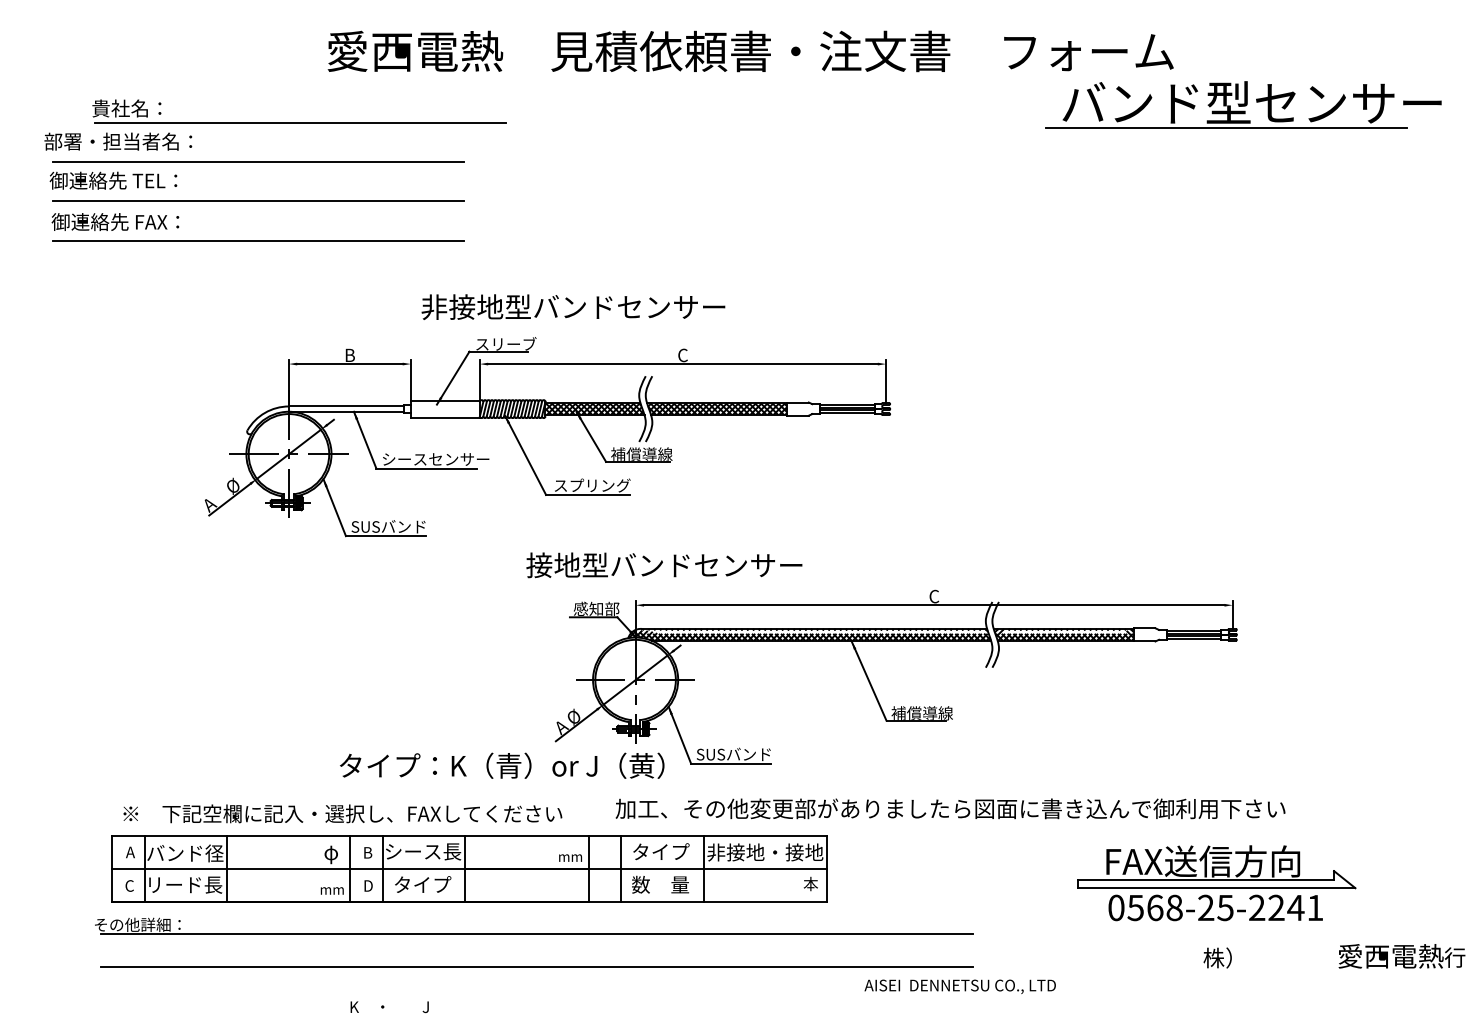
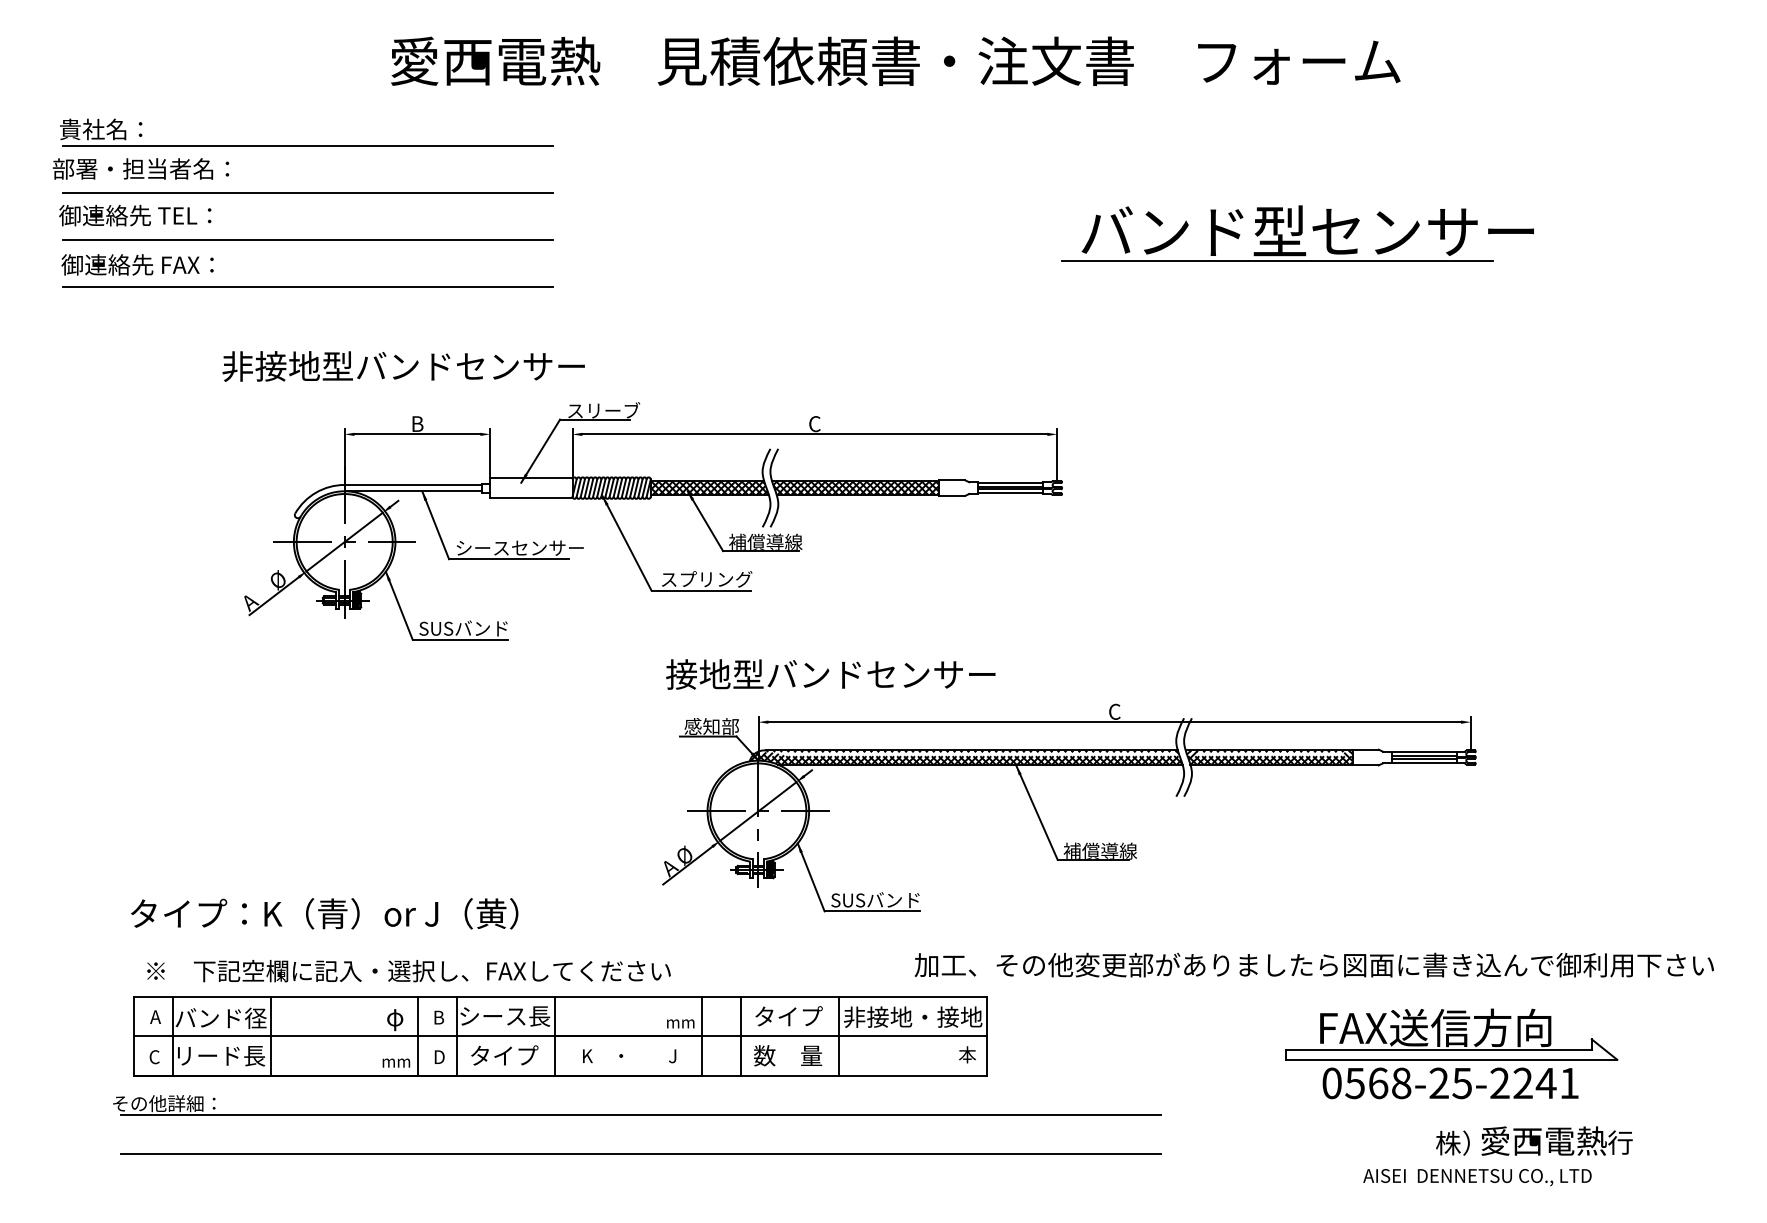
part: (1243, 104) -> (1297, 233), moved
part: (299, 122) -> (307, 146), moved
text: (573, 306) -> (403, 365), moved
text: (664, 565) -> (830, 674), moved
text: (502, 765) -> (325, 913), moved
text: (950, 808) -> (1314, 964), moved
text: (1401, 956) -> (1556, 1141), moved
text: (959, 986) -> (1476, 1177), moved
text: (389, 1007) -> (629, 1056), moved

